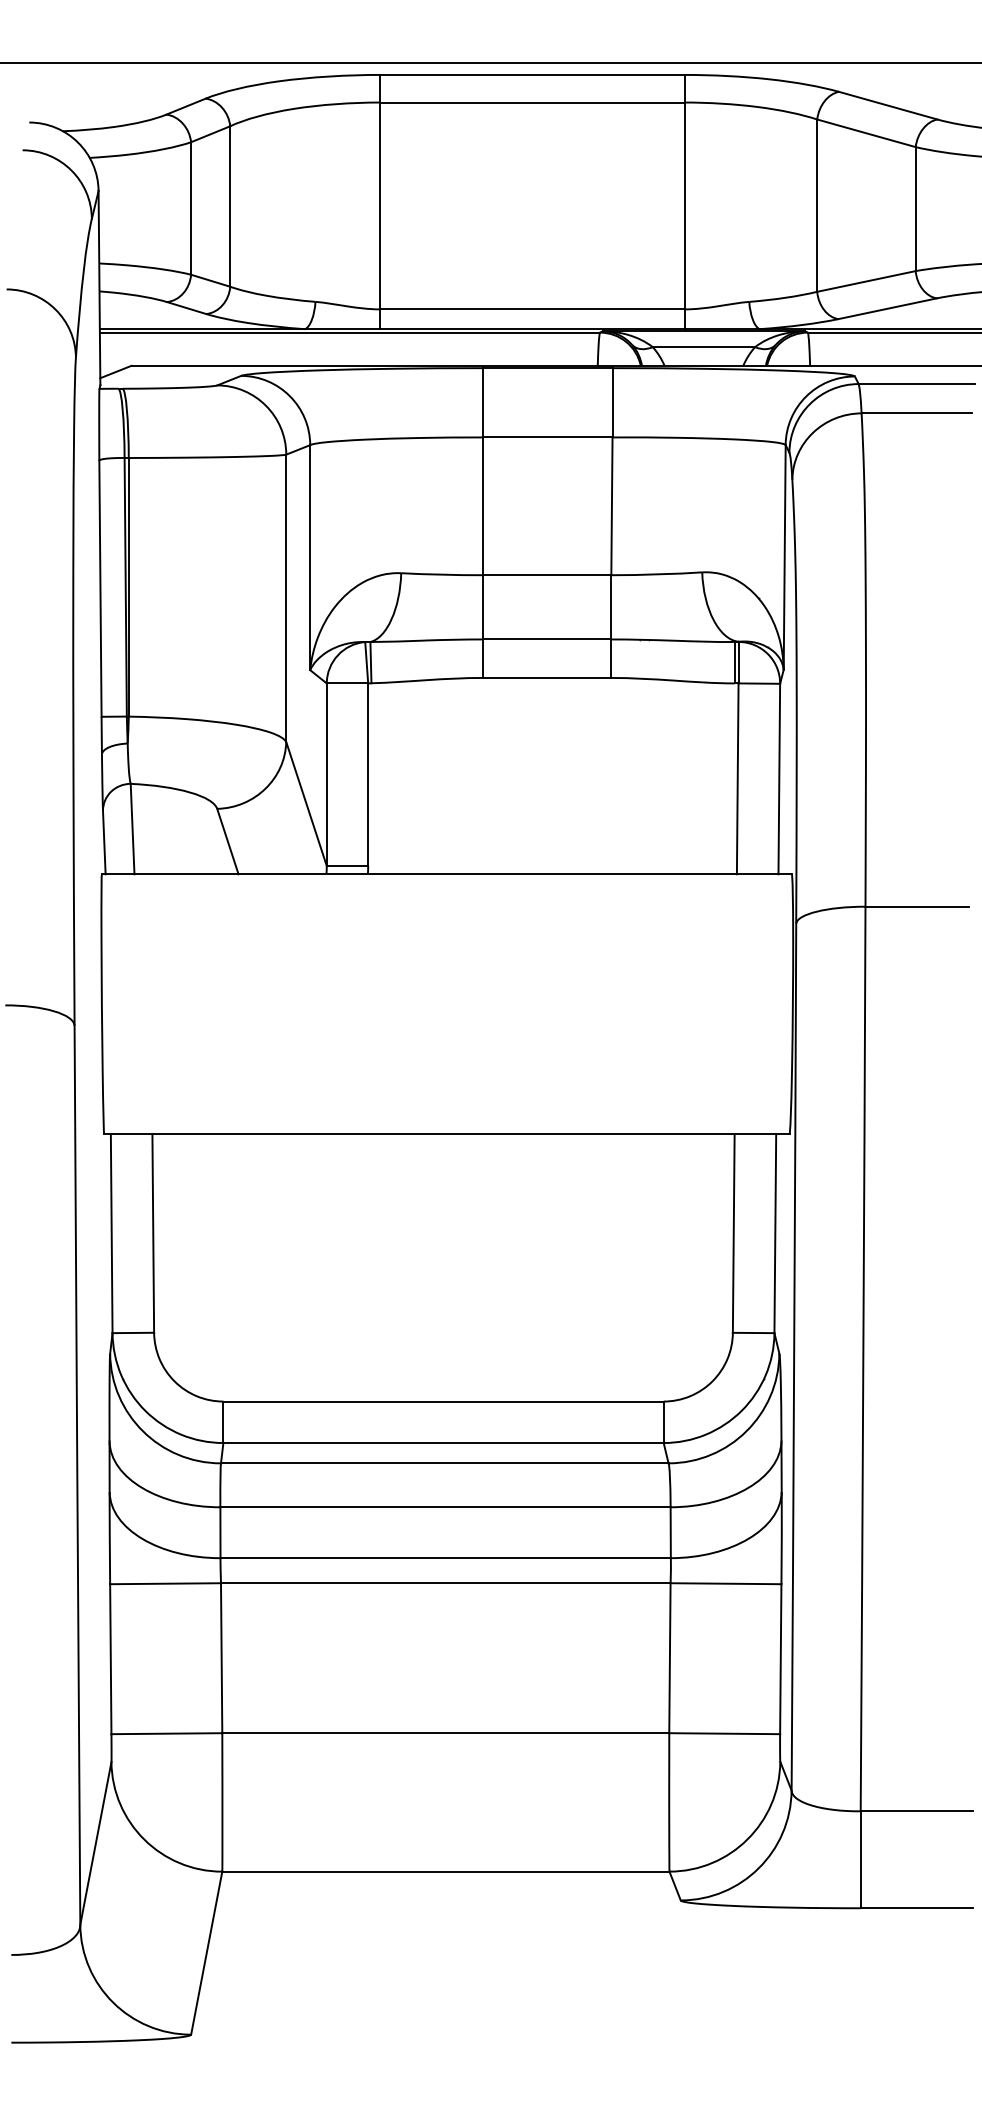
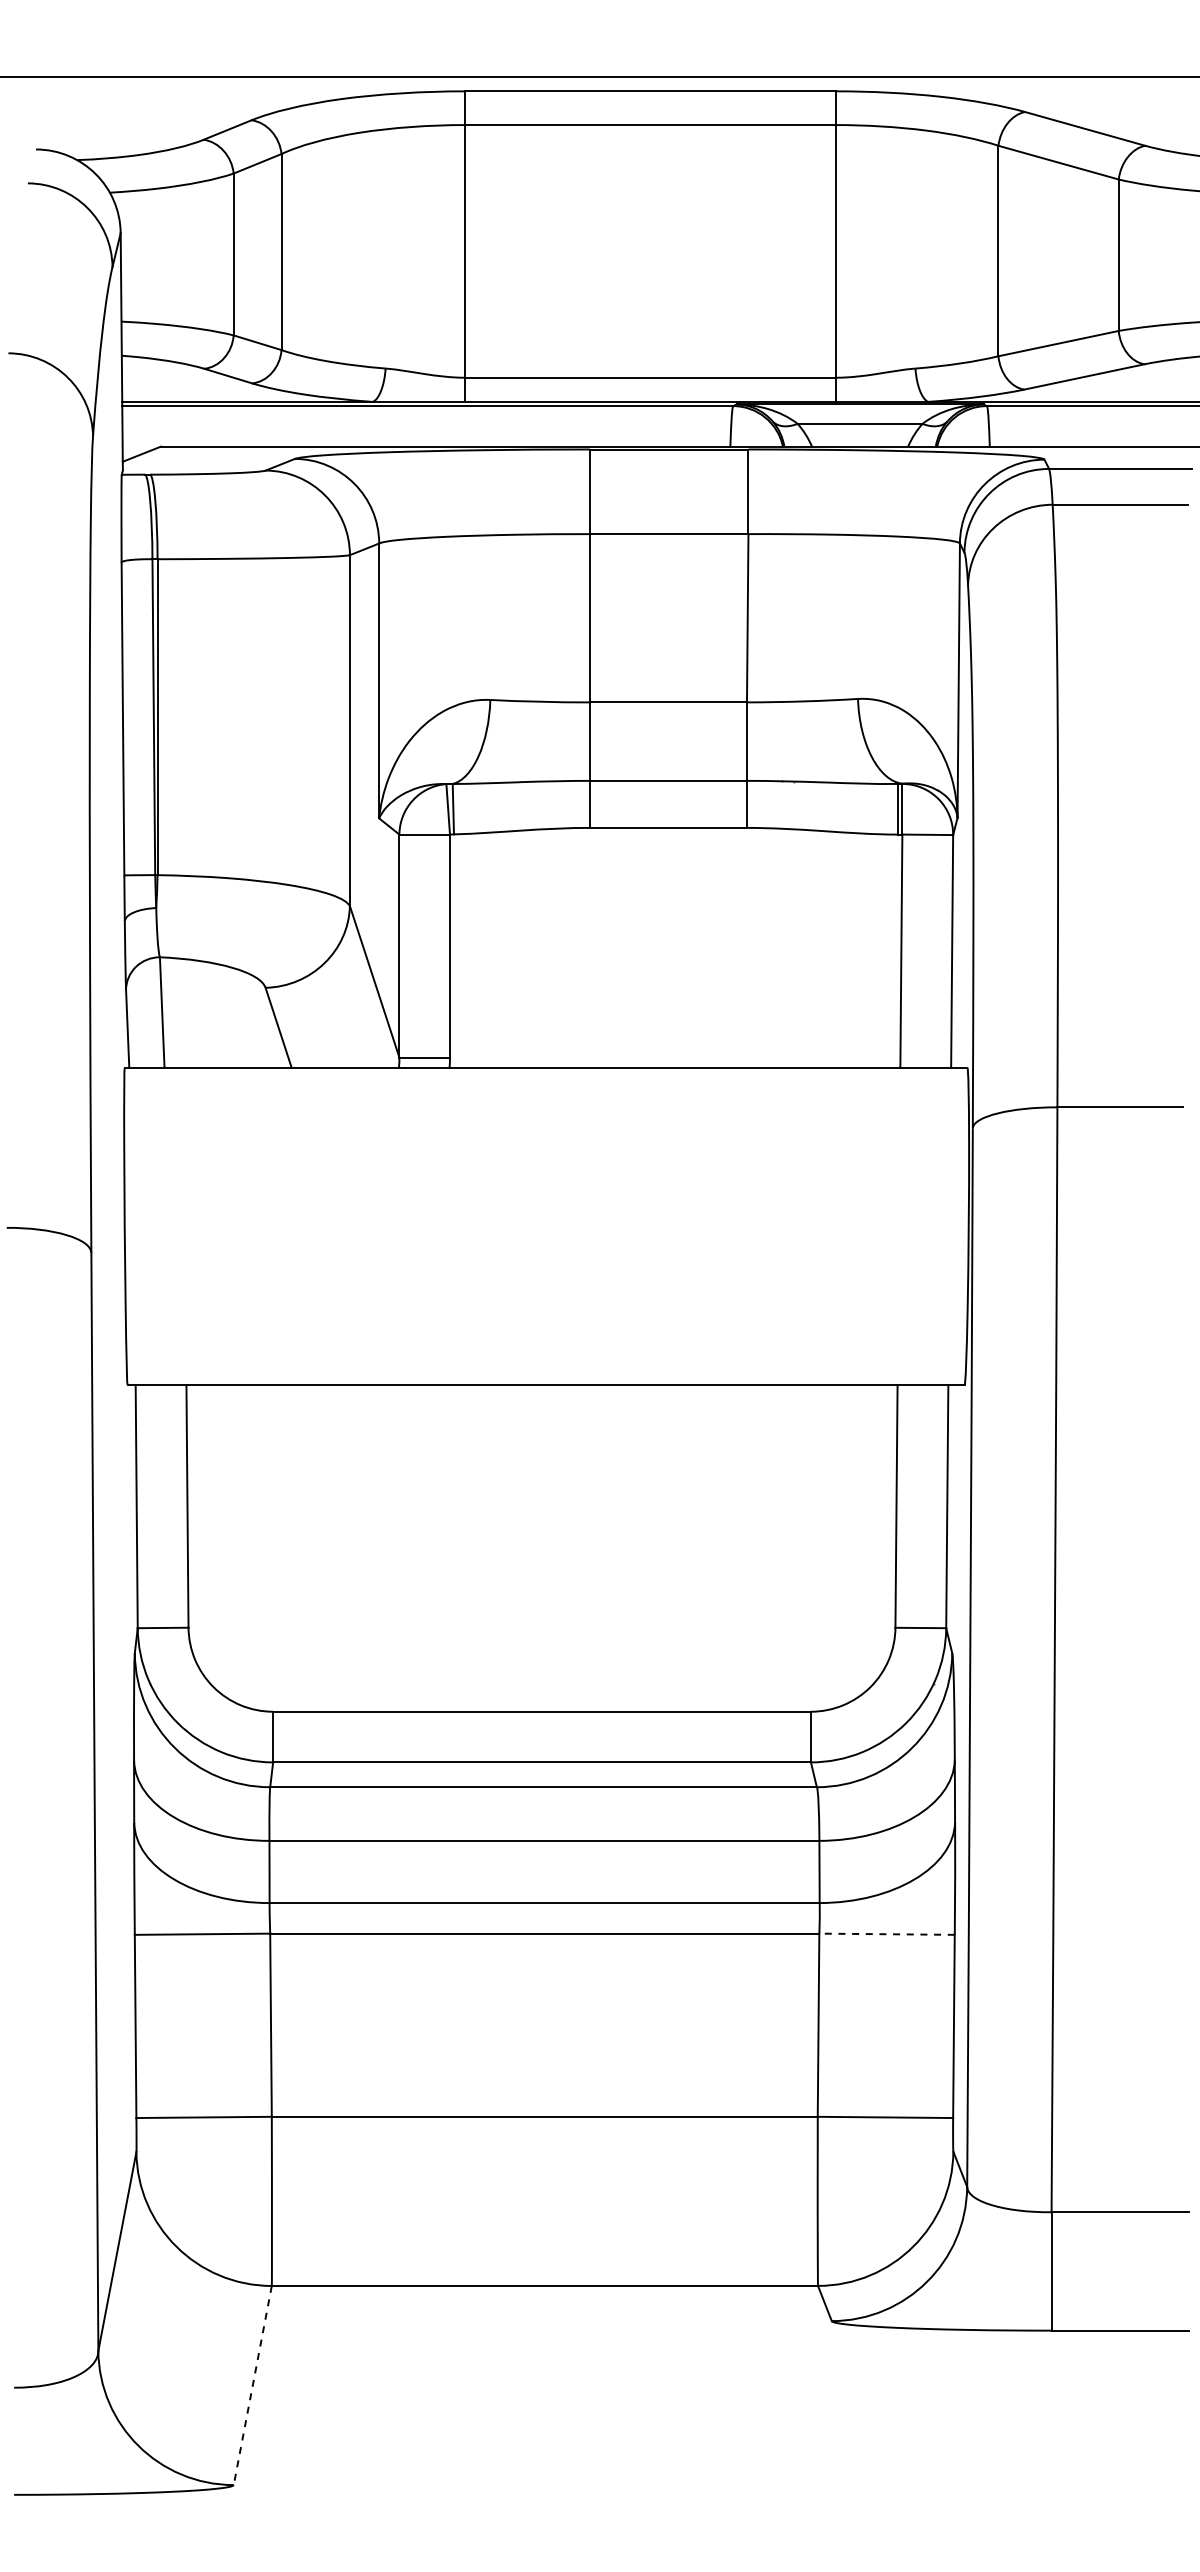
line: (726, 1583) -> (887, 1934), solid -> dashed
line: (206, 1953) -> (252, 2385), solid -> dashed

